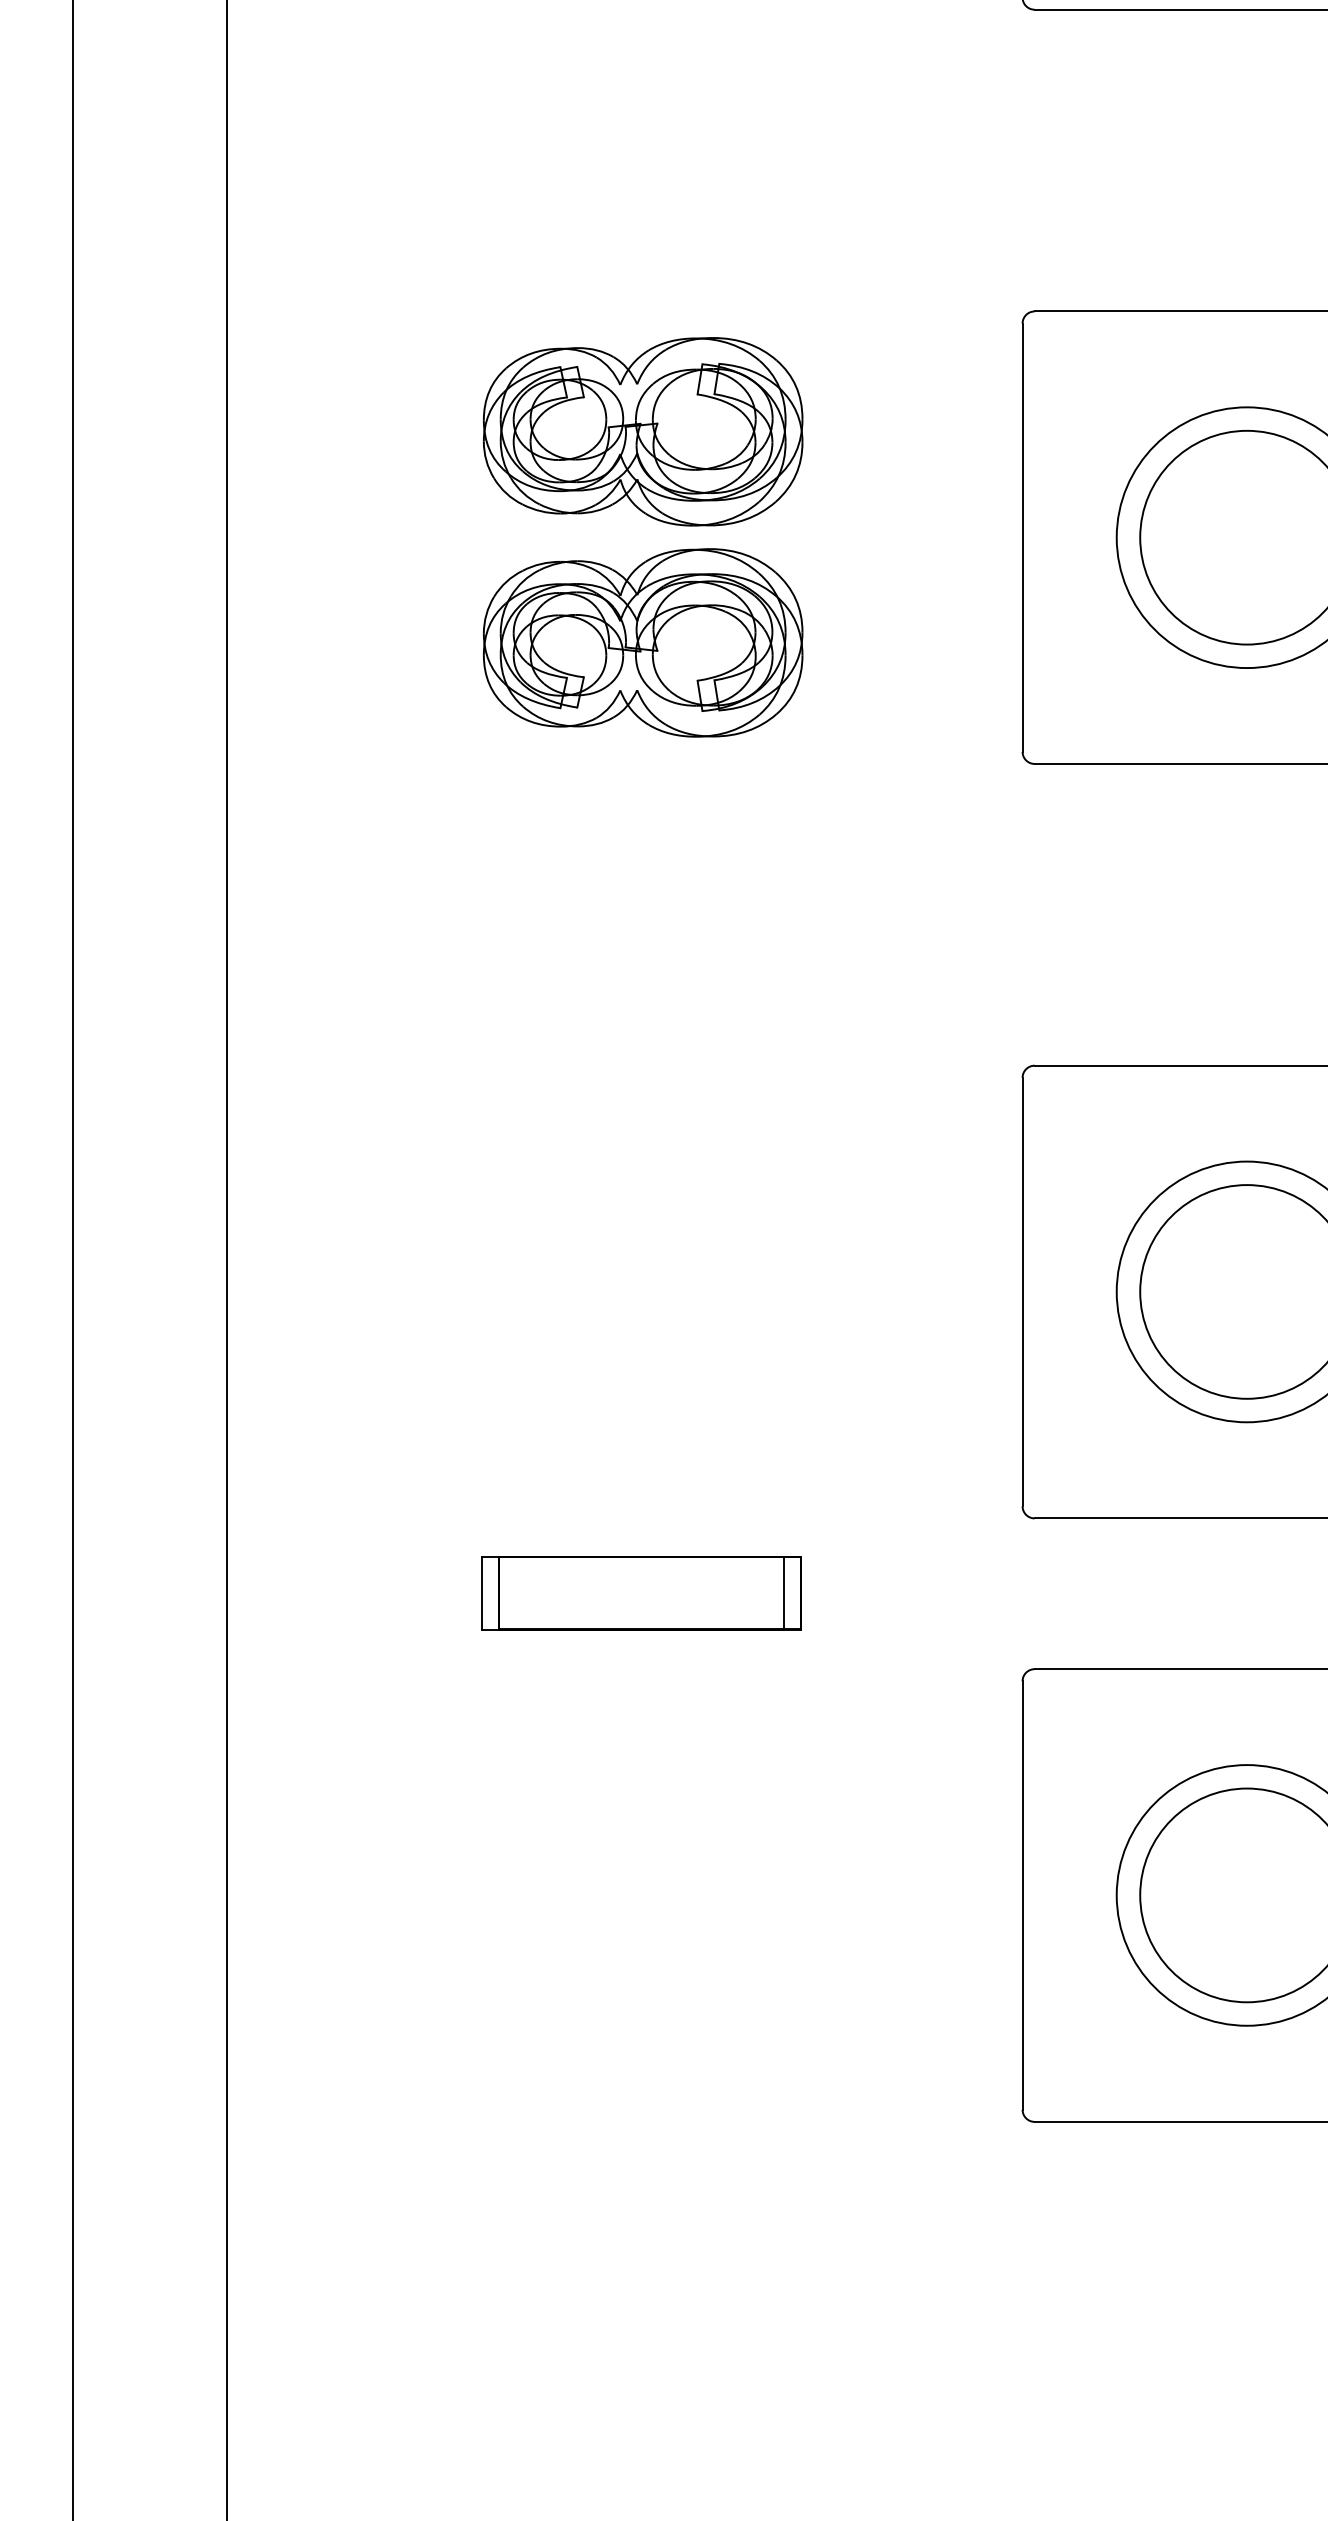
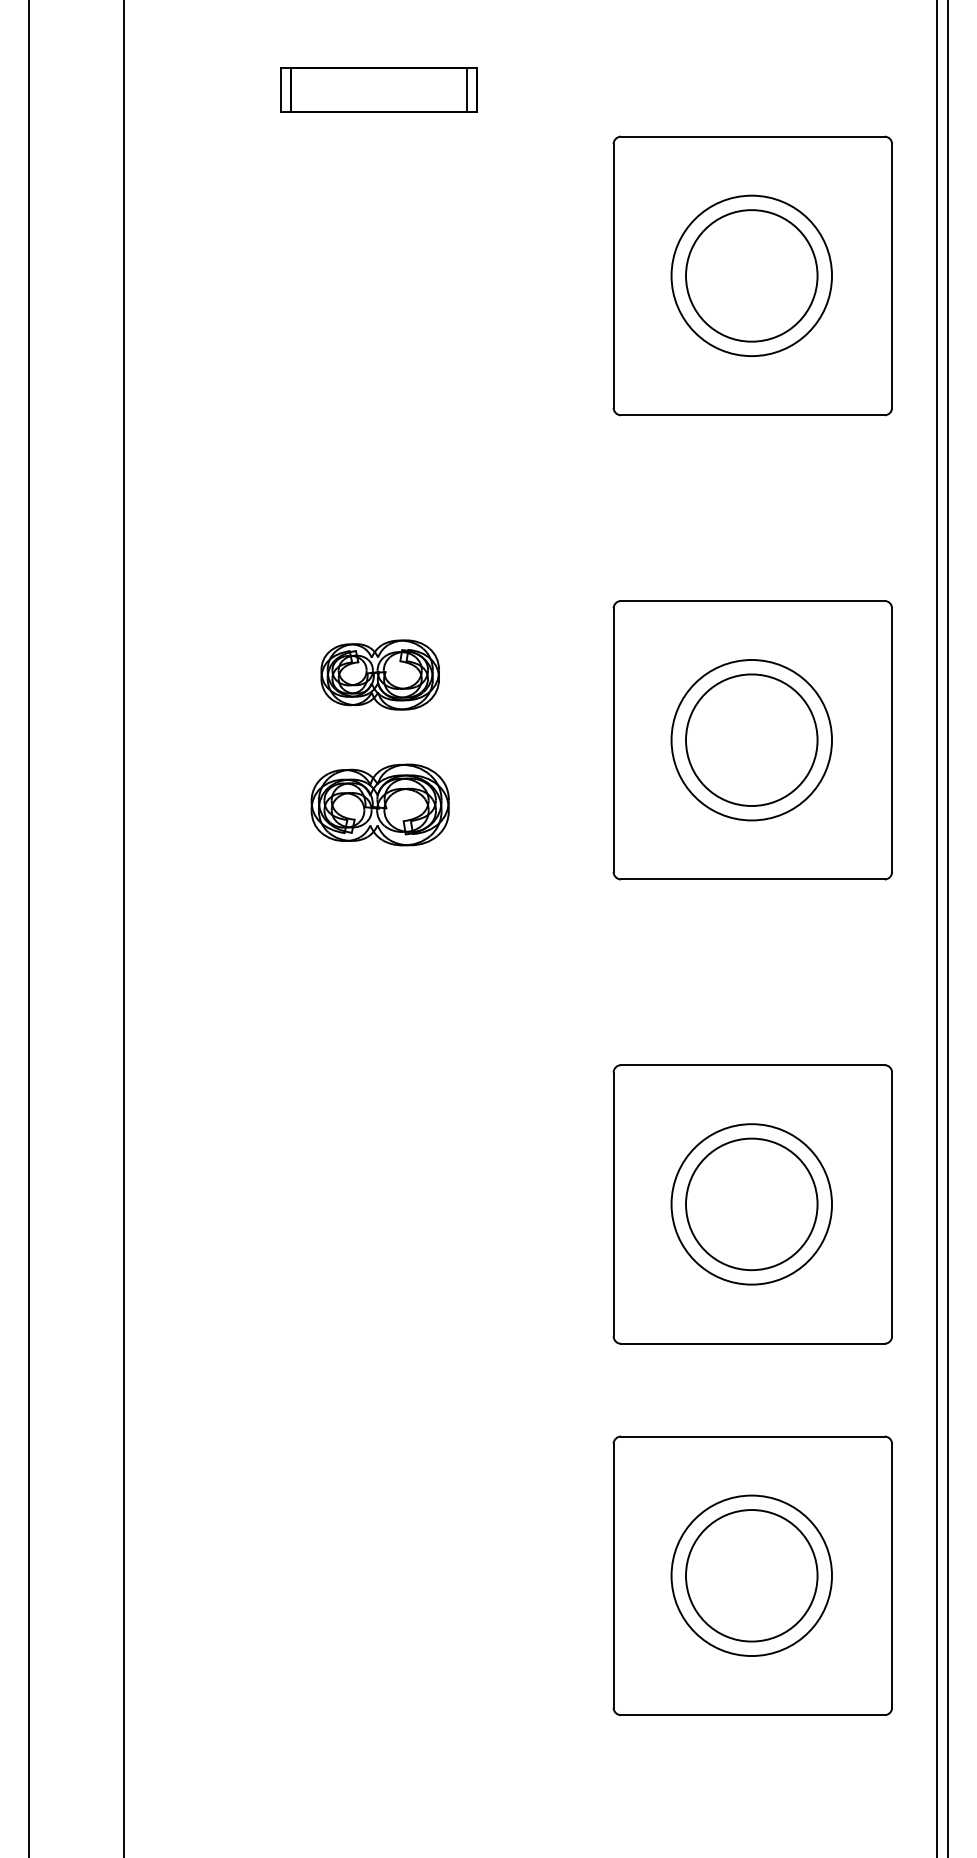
part: (643, 430) -> (380, 674), size x0.6
part: (643, 642) -> (380, 804), size x0.7
part: (640, 1592) -> (378, 1389), removed

